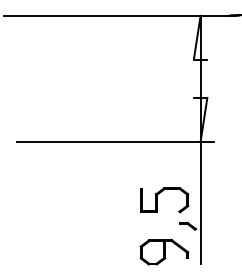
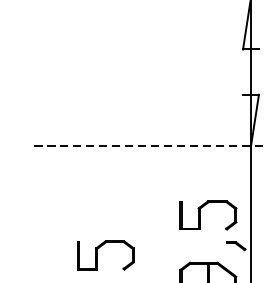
line: (115, 141) -> (150, 146), solid -> dashed
part: (70, 234) -> (97, 255), added

